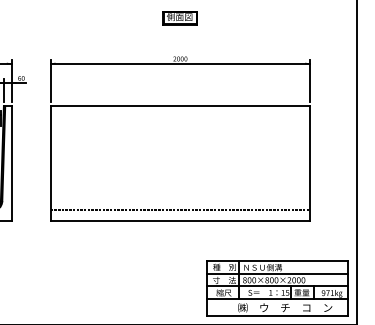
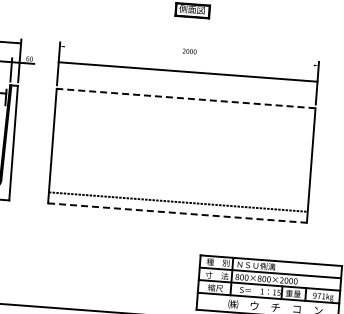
line: (180, 63) -> (188, 71), moved
line: (180, 106) -> (186, 98), solid -> dashed
line: (180, 220) -> (177, 212), solid -> dashed

